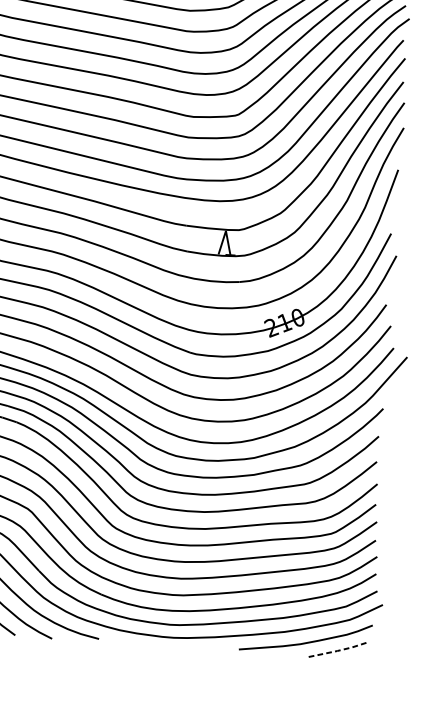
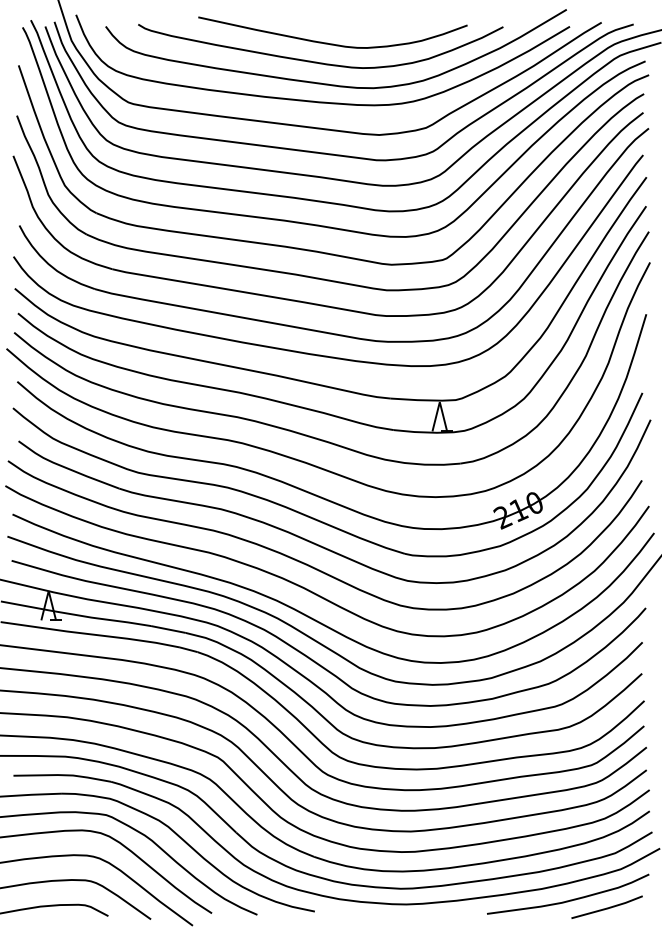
line: (337, 651) -> (607, 908), dashed -> solid

